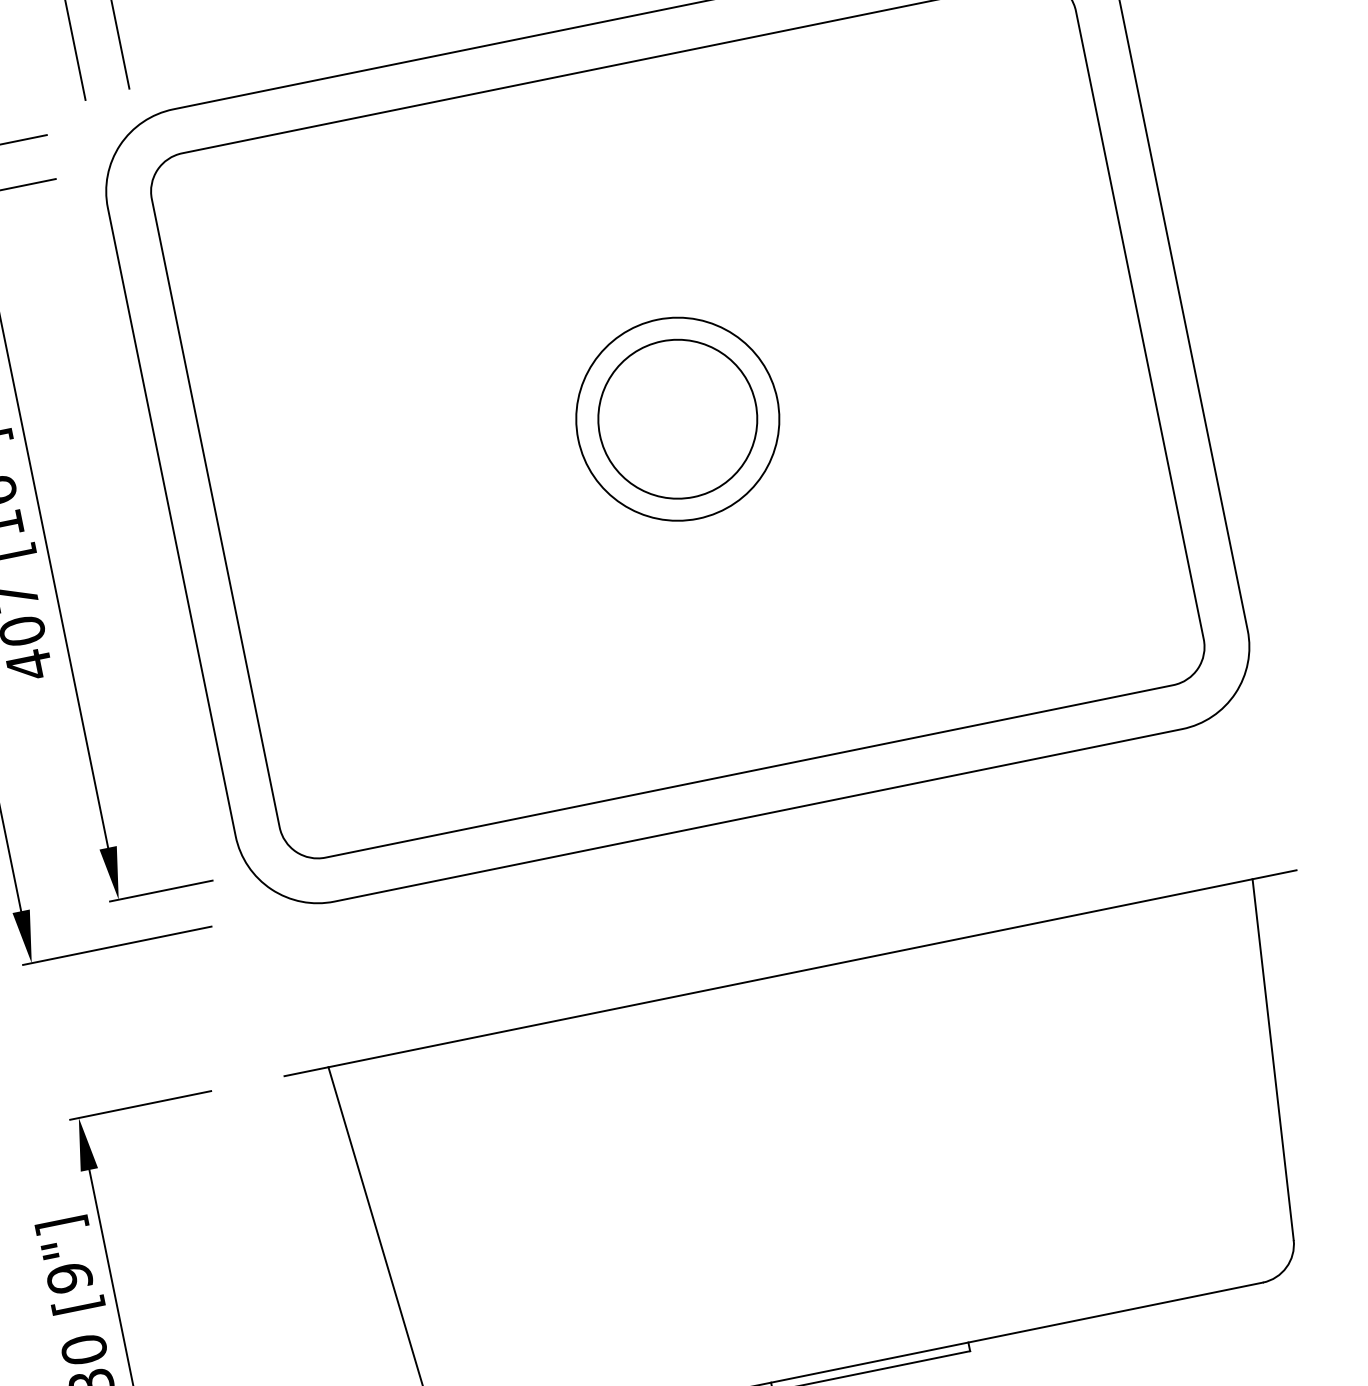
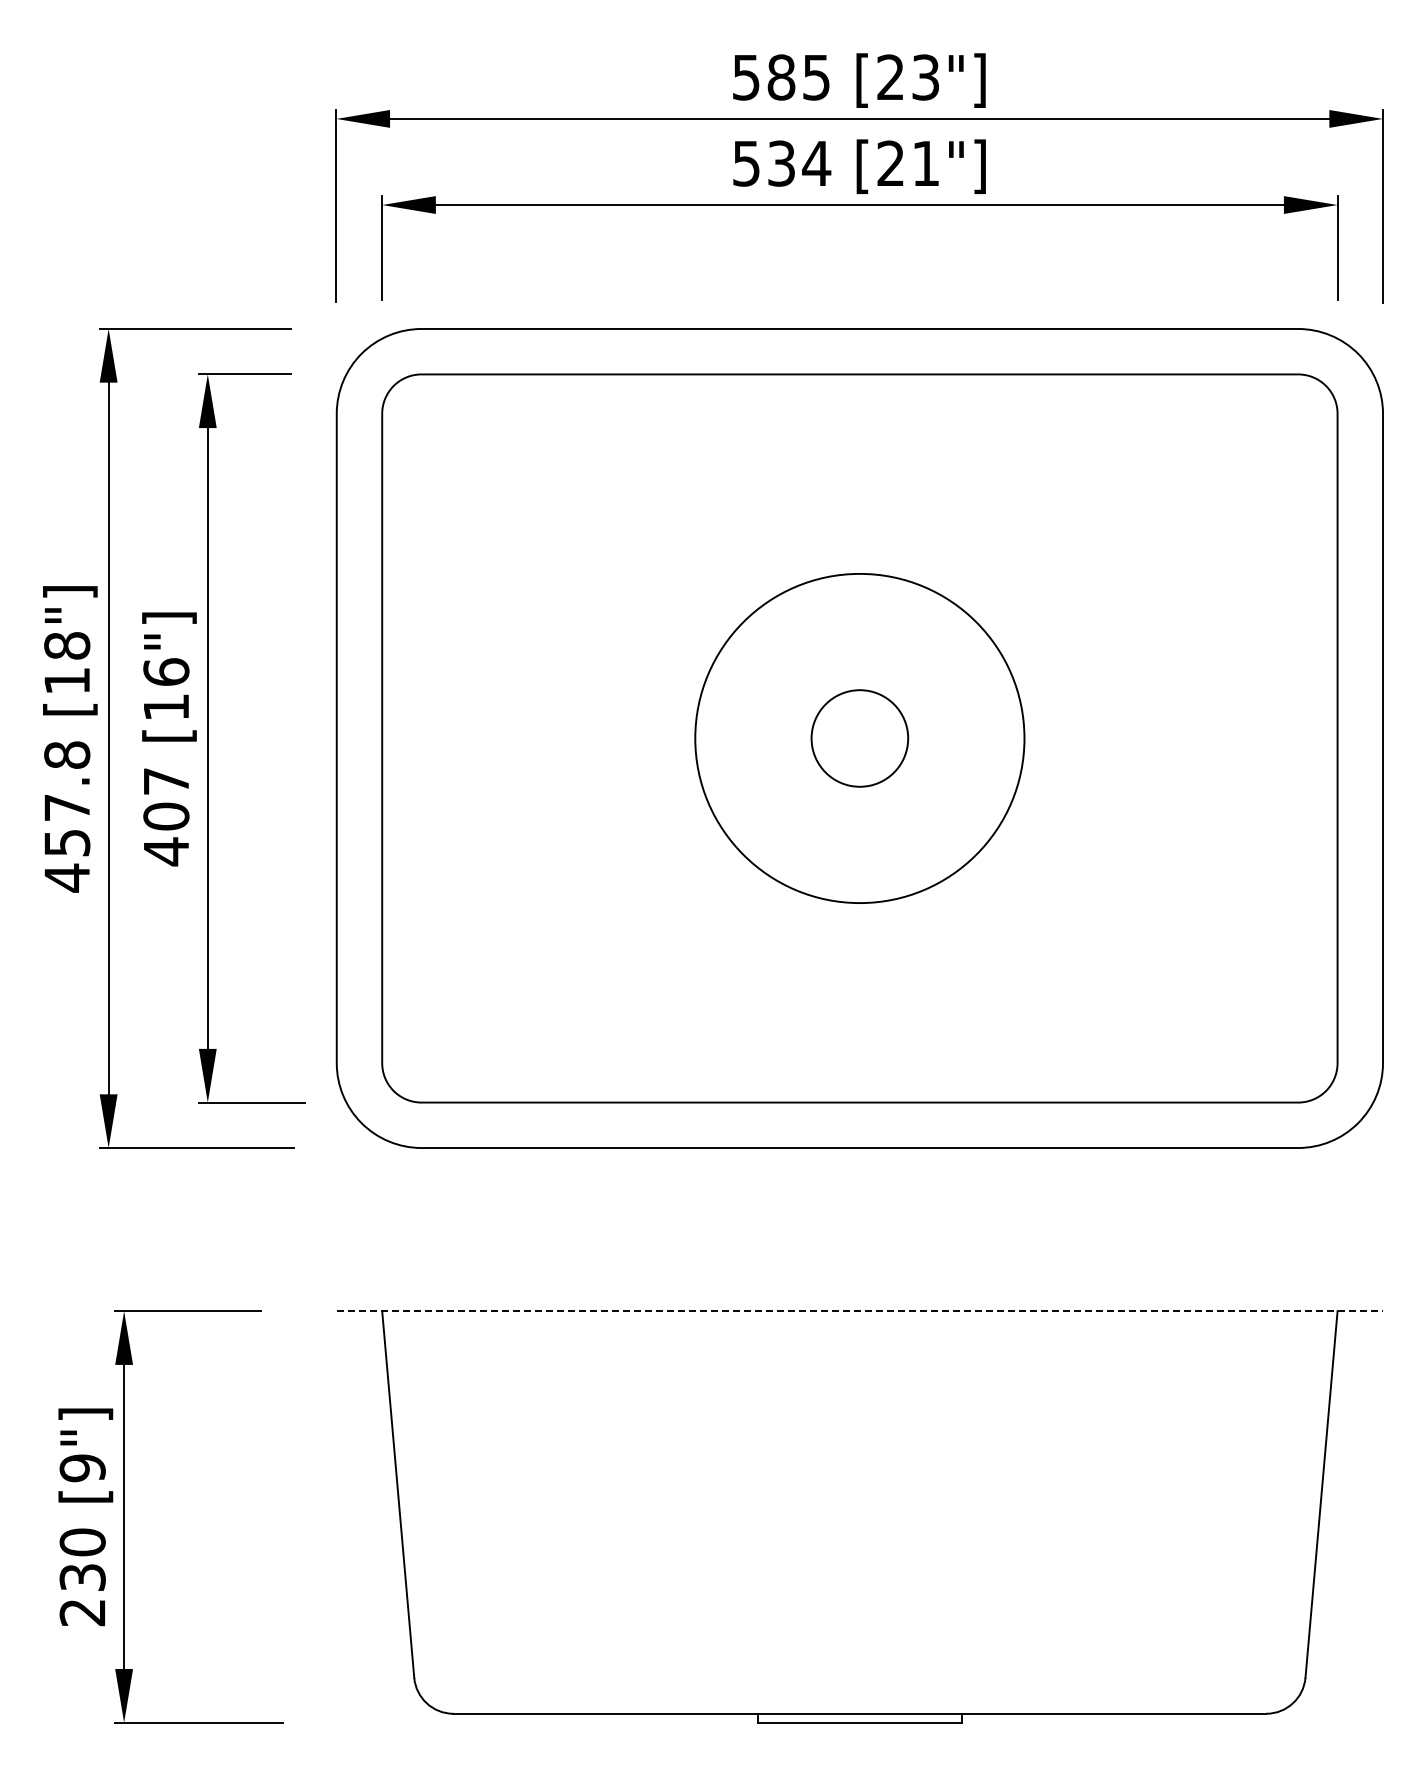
circle: (677, 419) -> (859, 738), size x0.6
circle: (677, 419) -> (859, 738), size x1.6
line: (791, 973) -> (860, 1311), solid -> dashed

